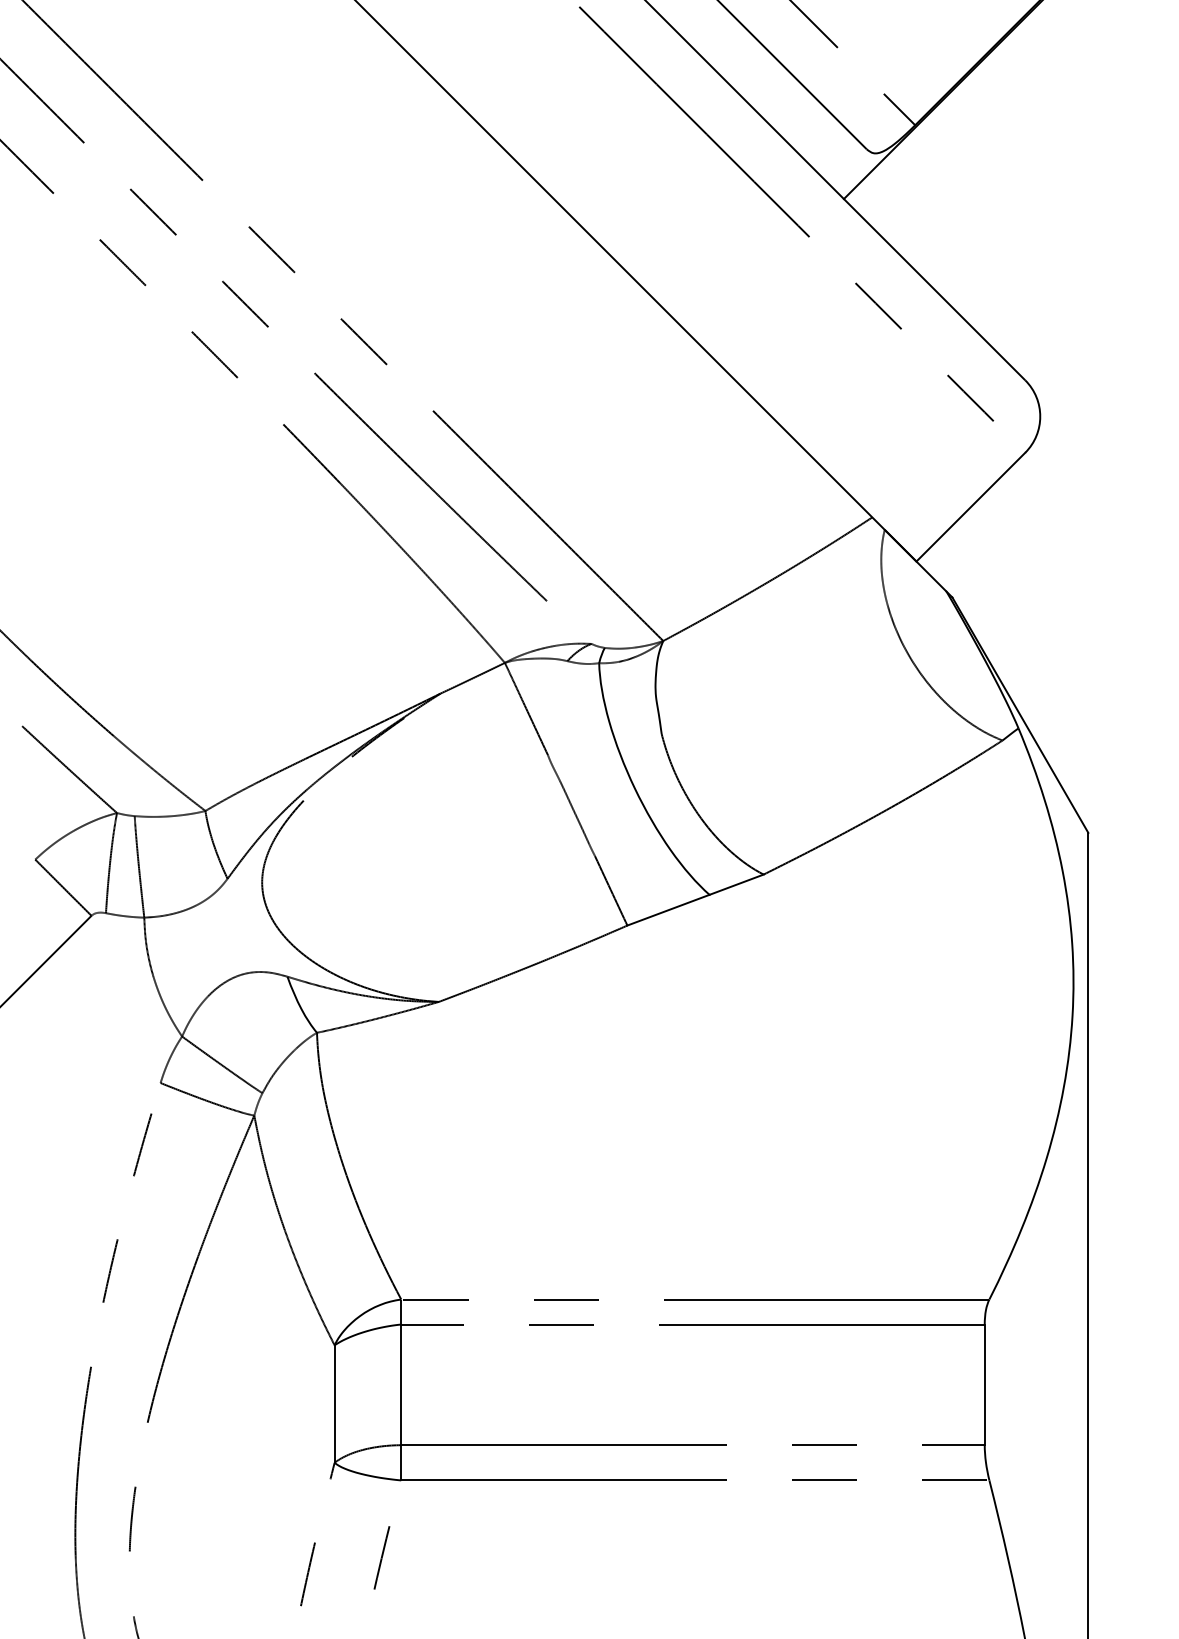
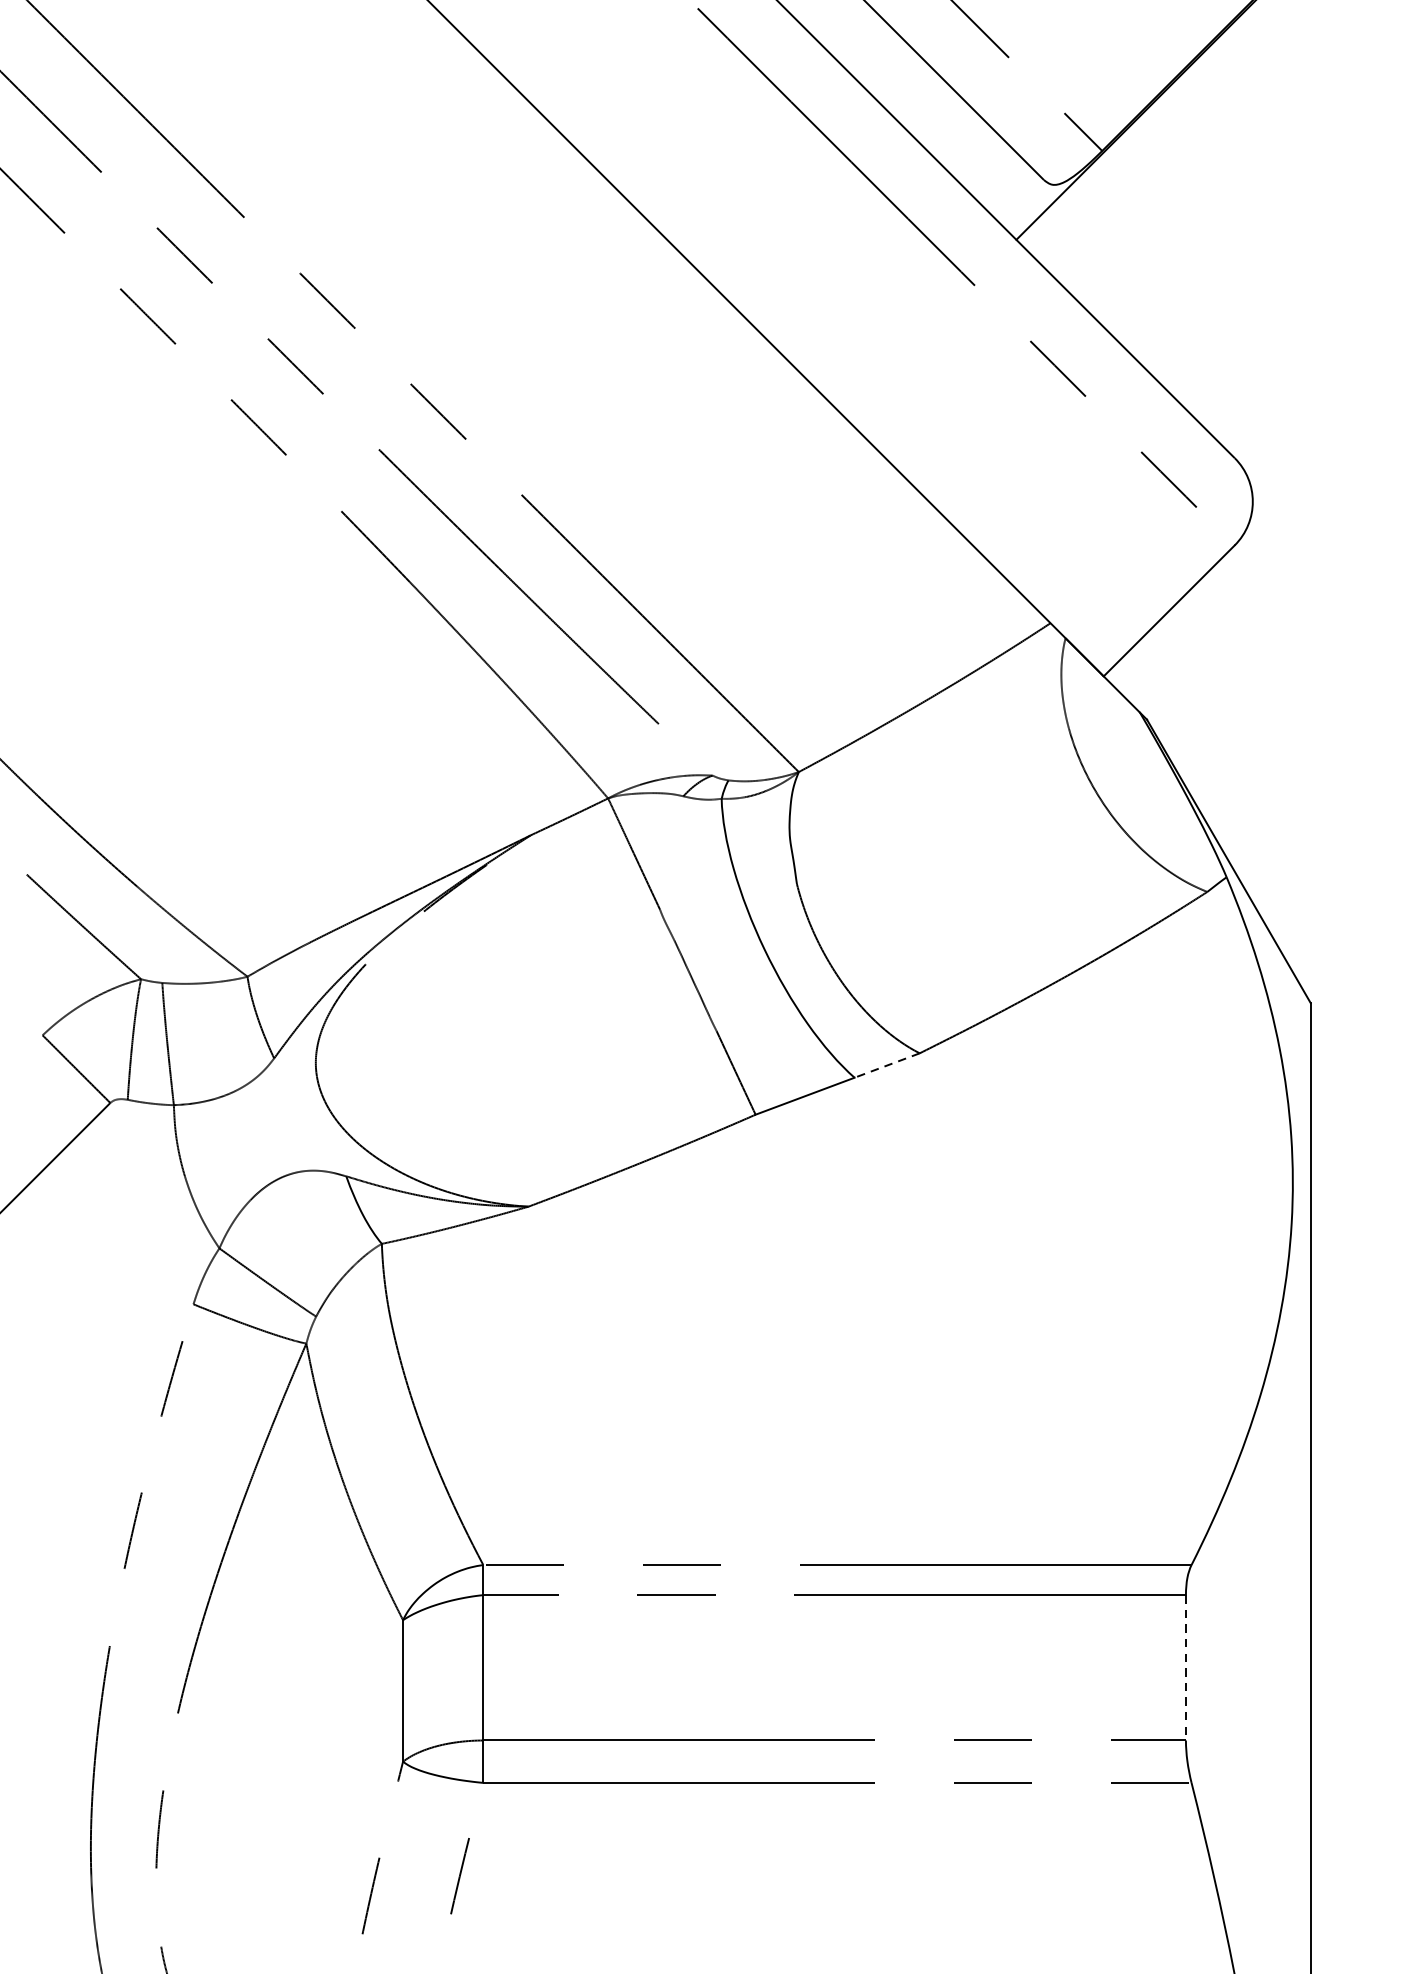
line: (736, 884) -> (887, 1065), solid -> dashed
line: (984, 1385) -> (1185, 1668), solid -> dashed

